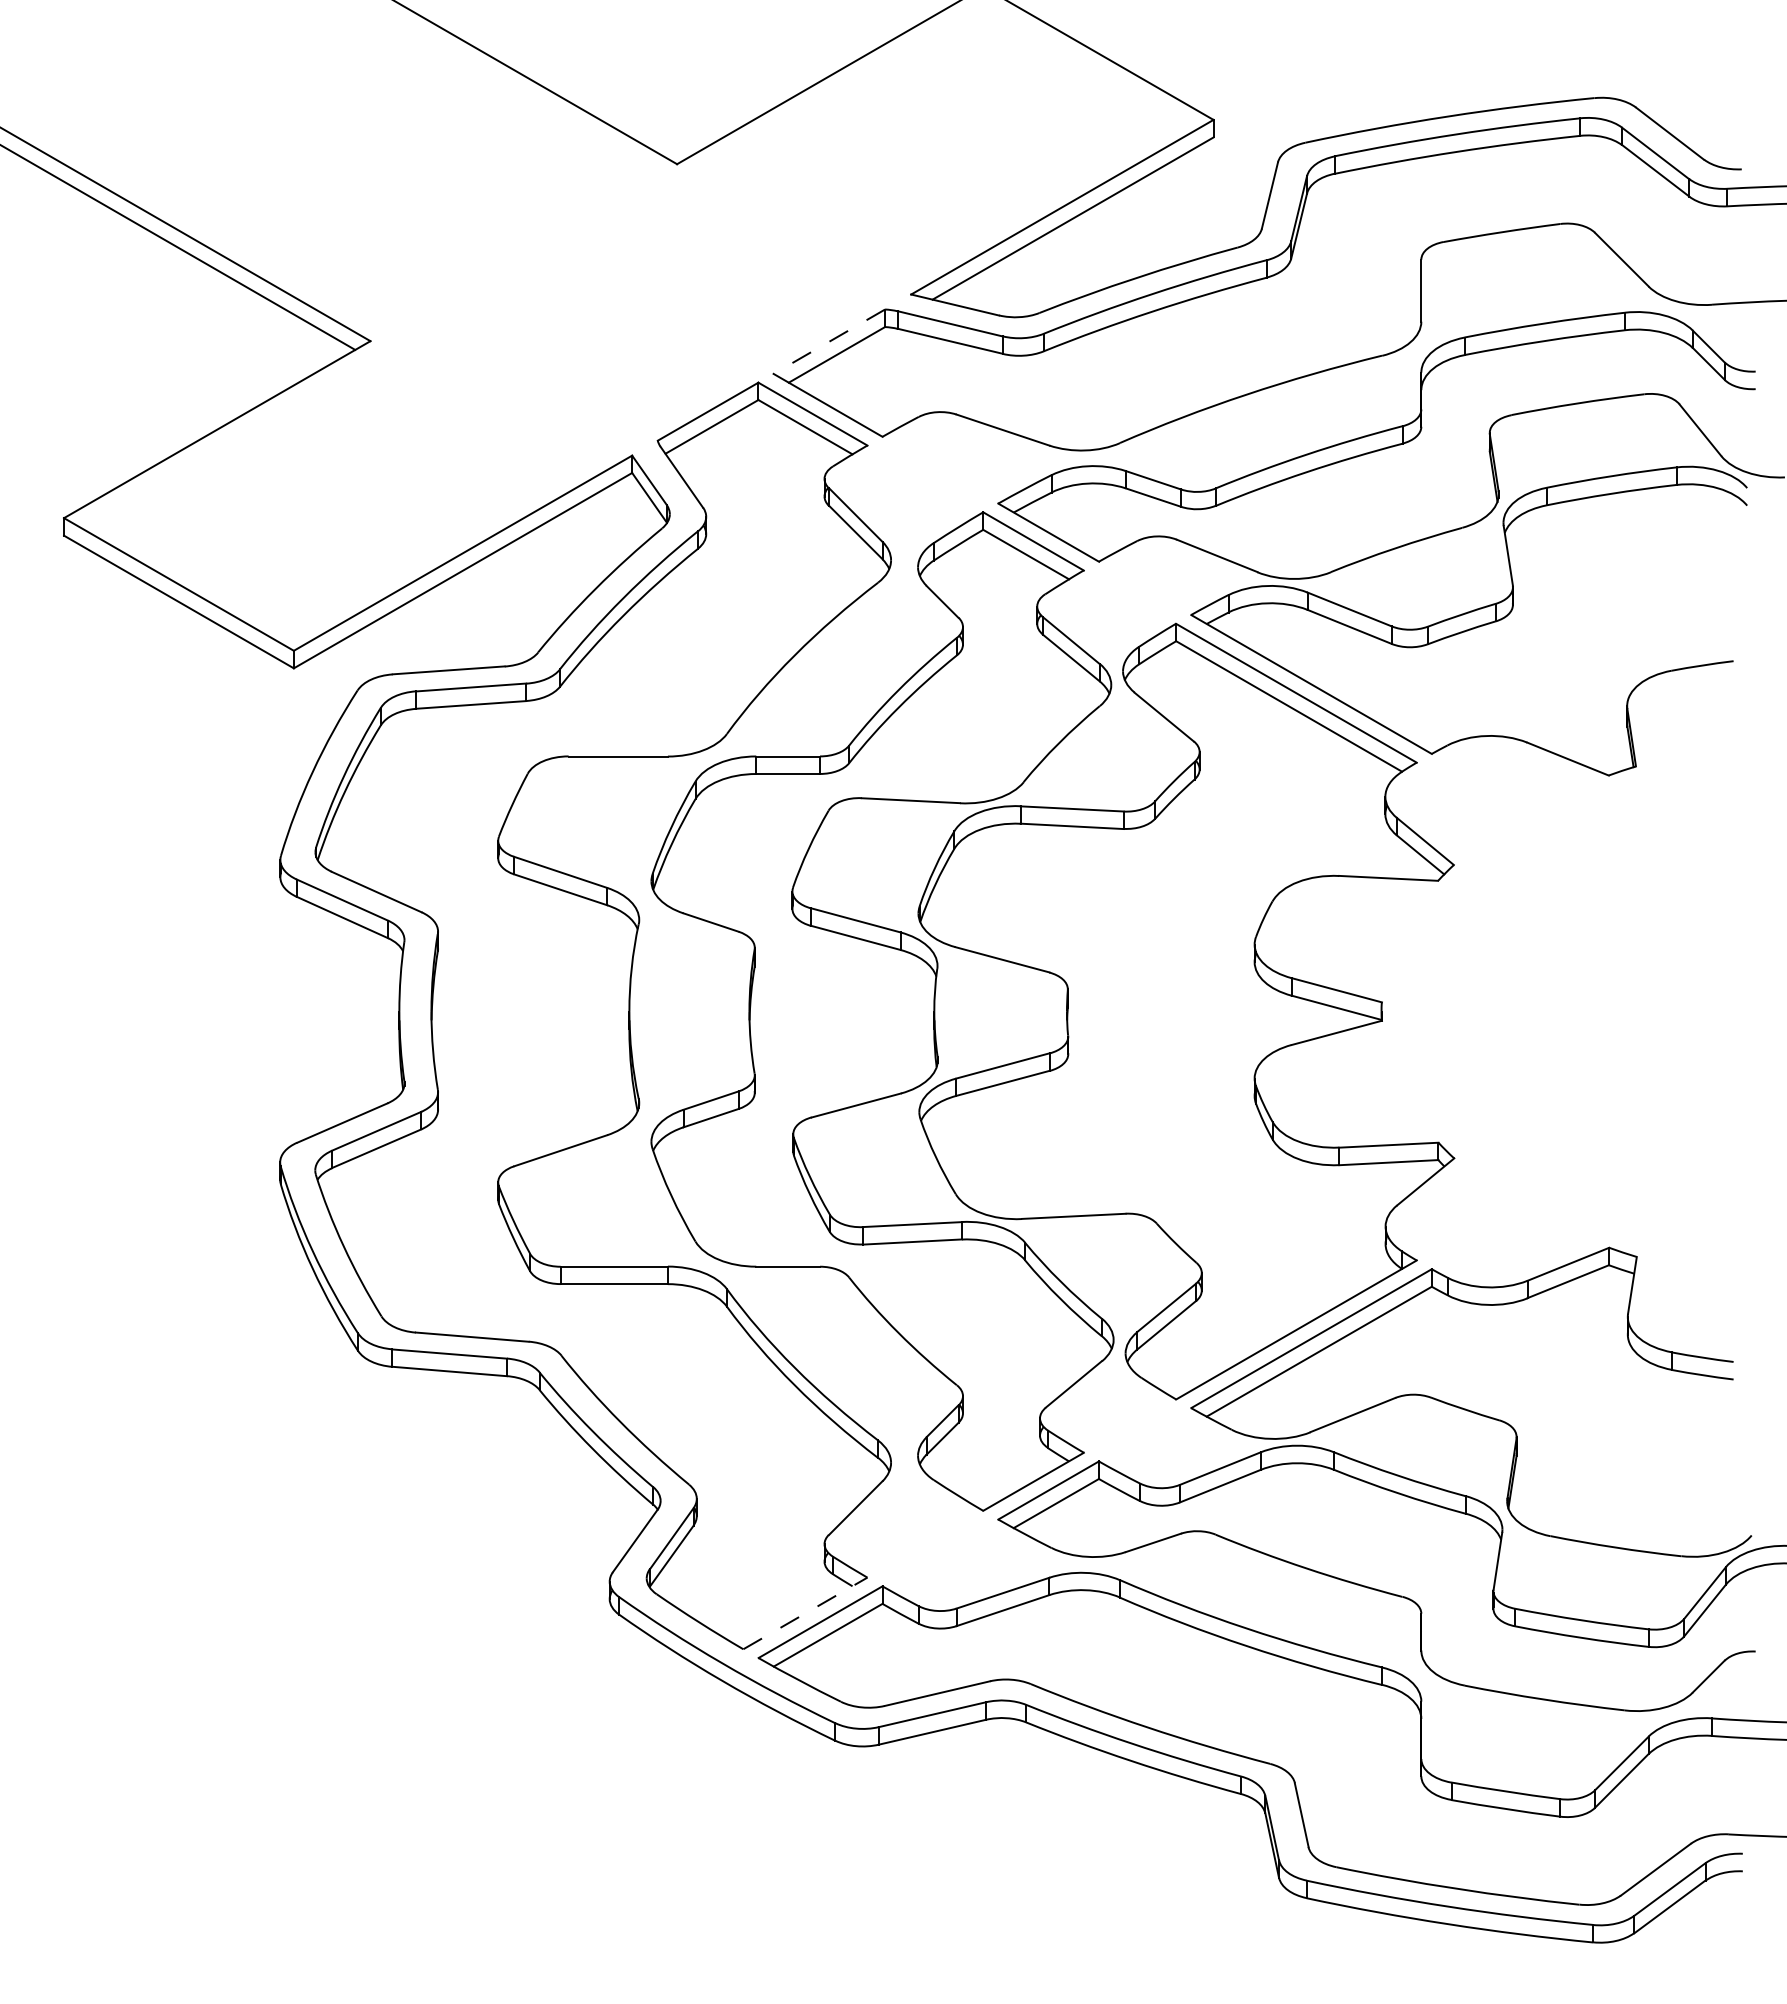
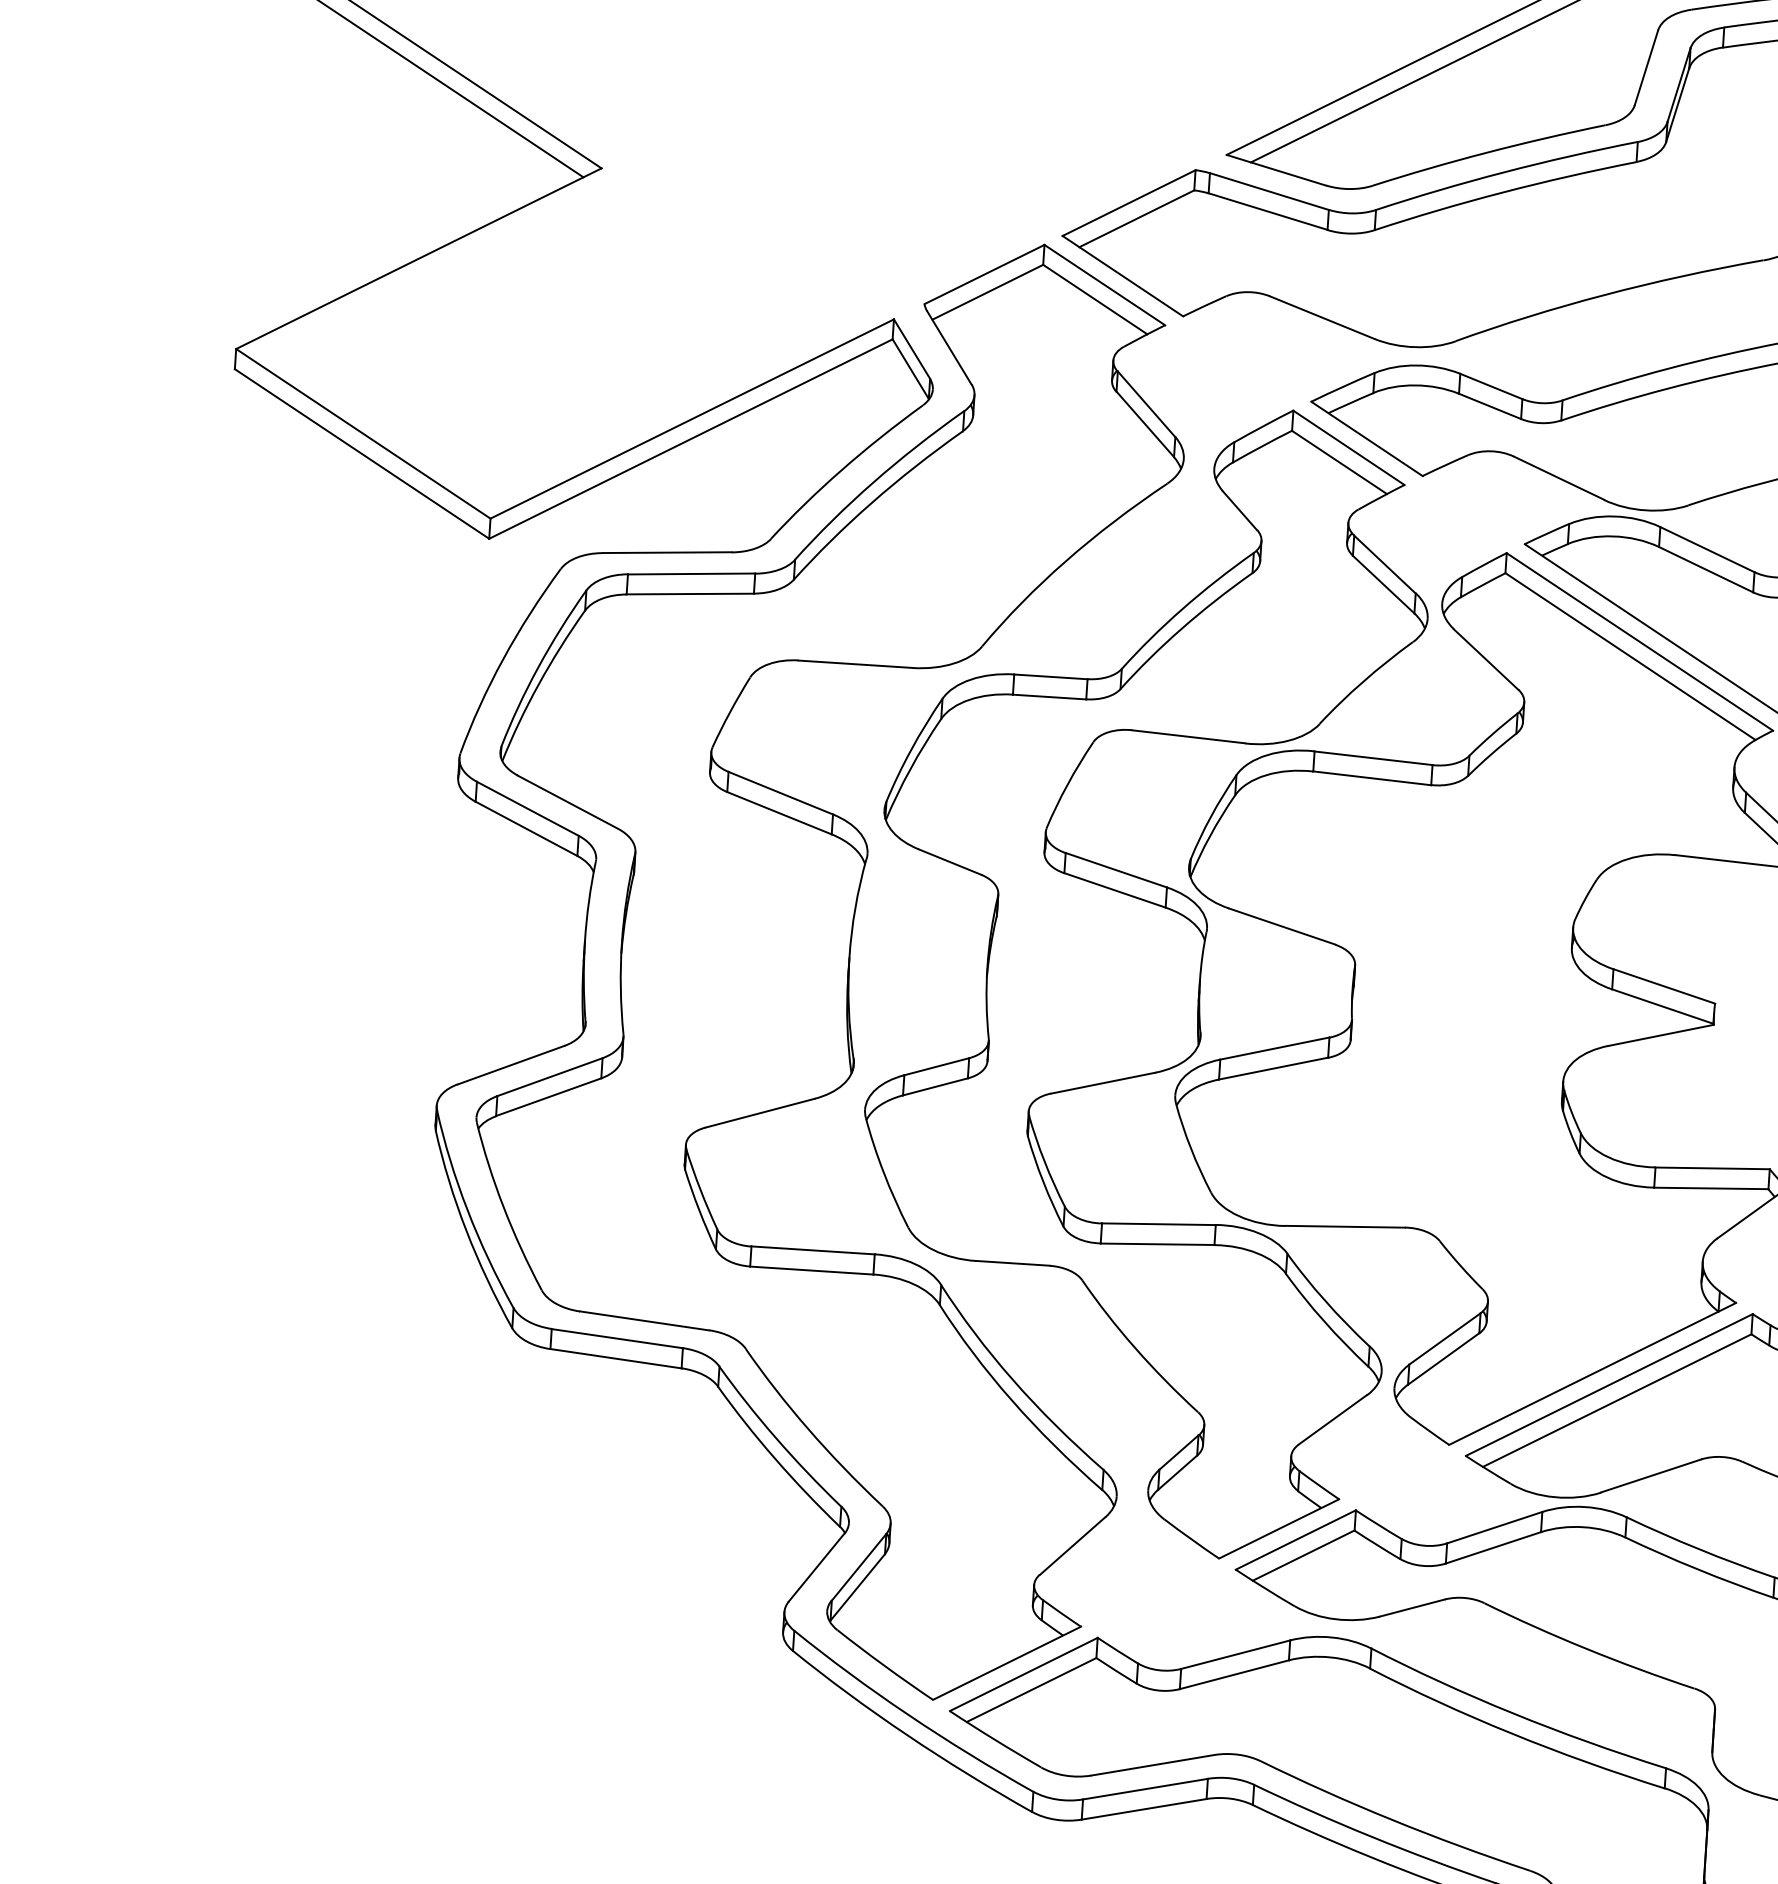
line: (828, 341) -> (1128, 202), dashed -> solid
line: (805, 1613) -> (1007, 1663), dashed -> solid

